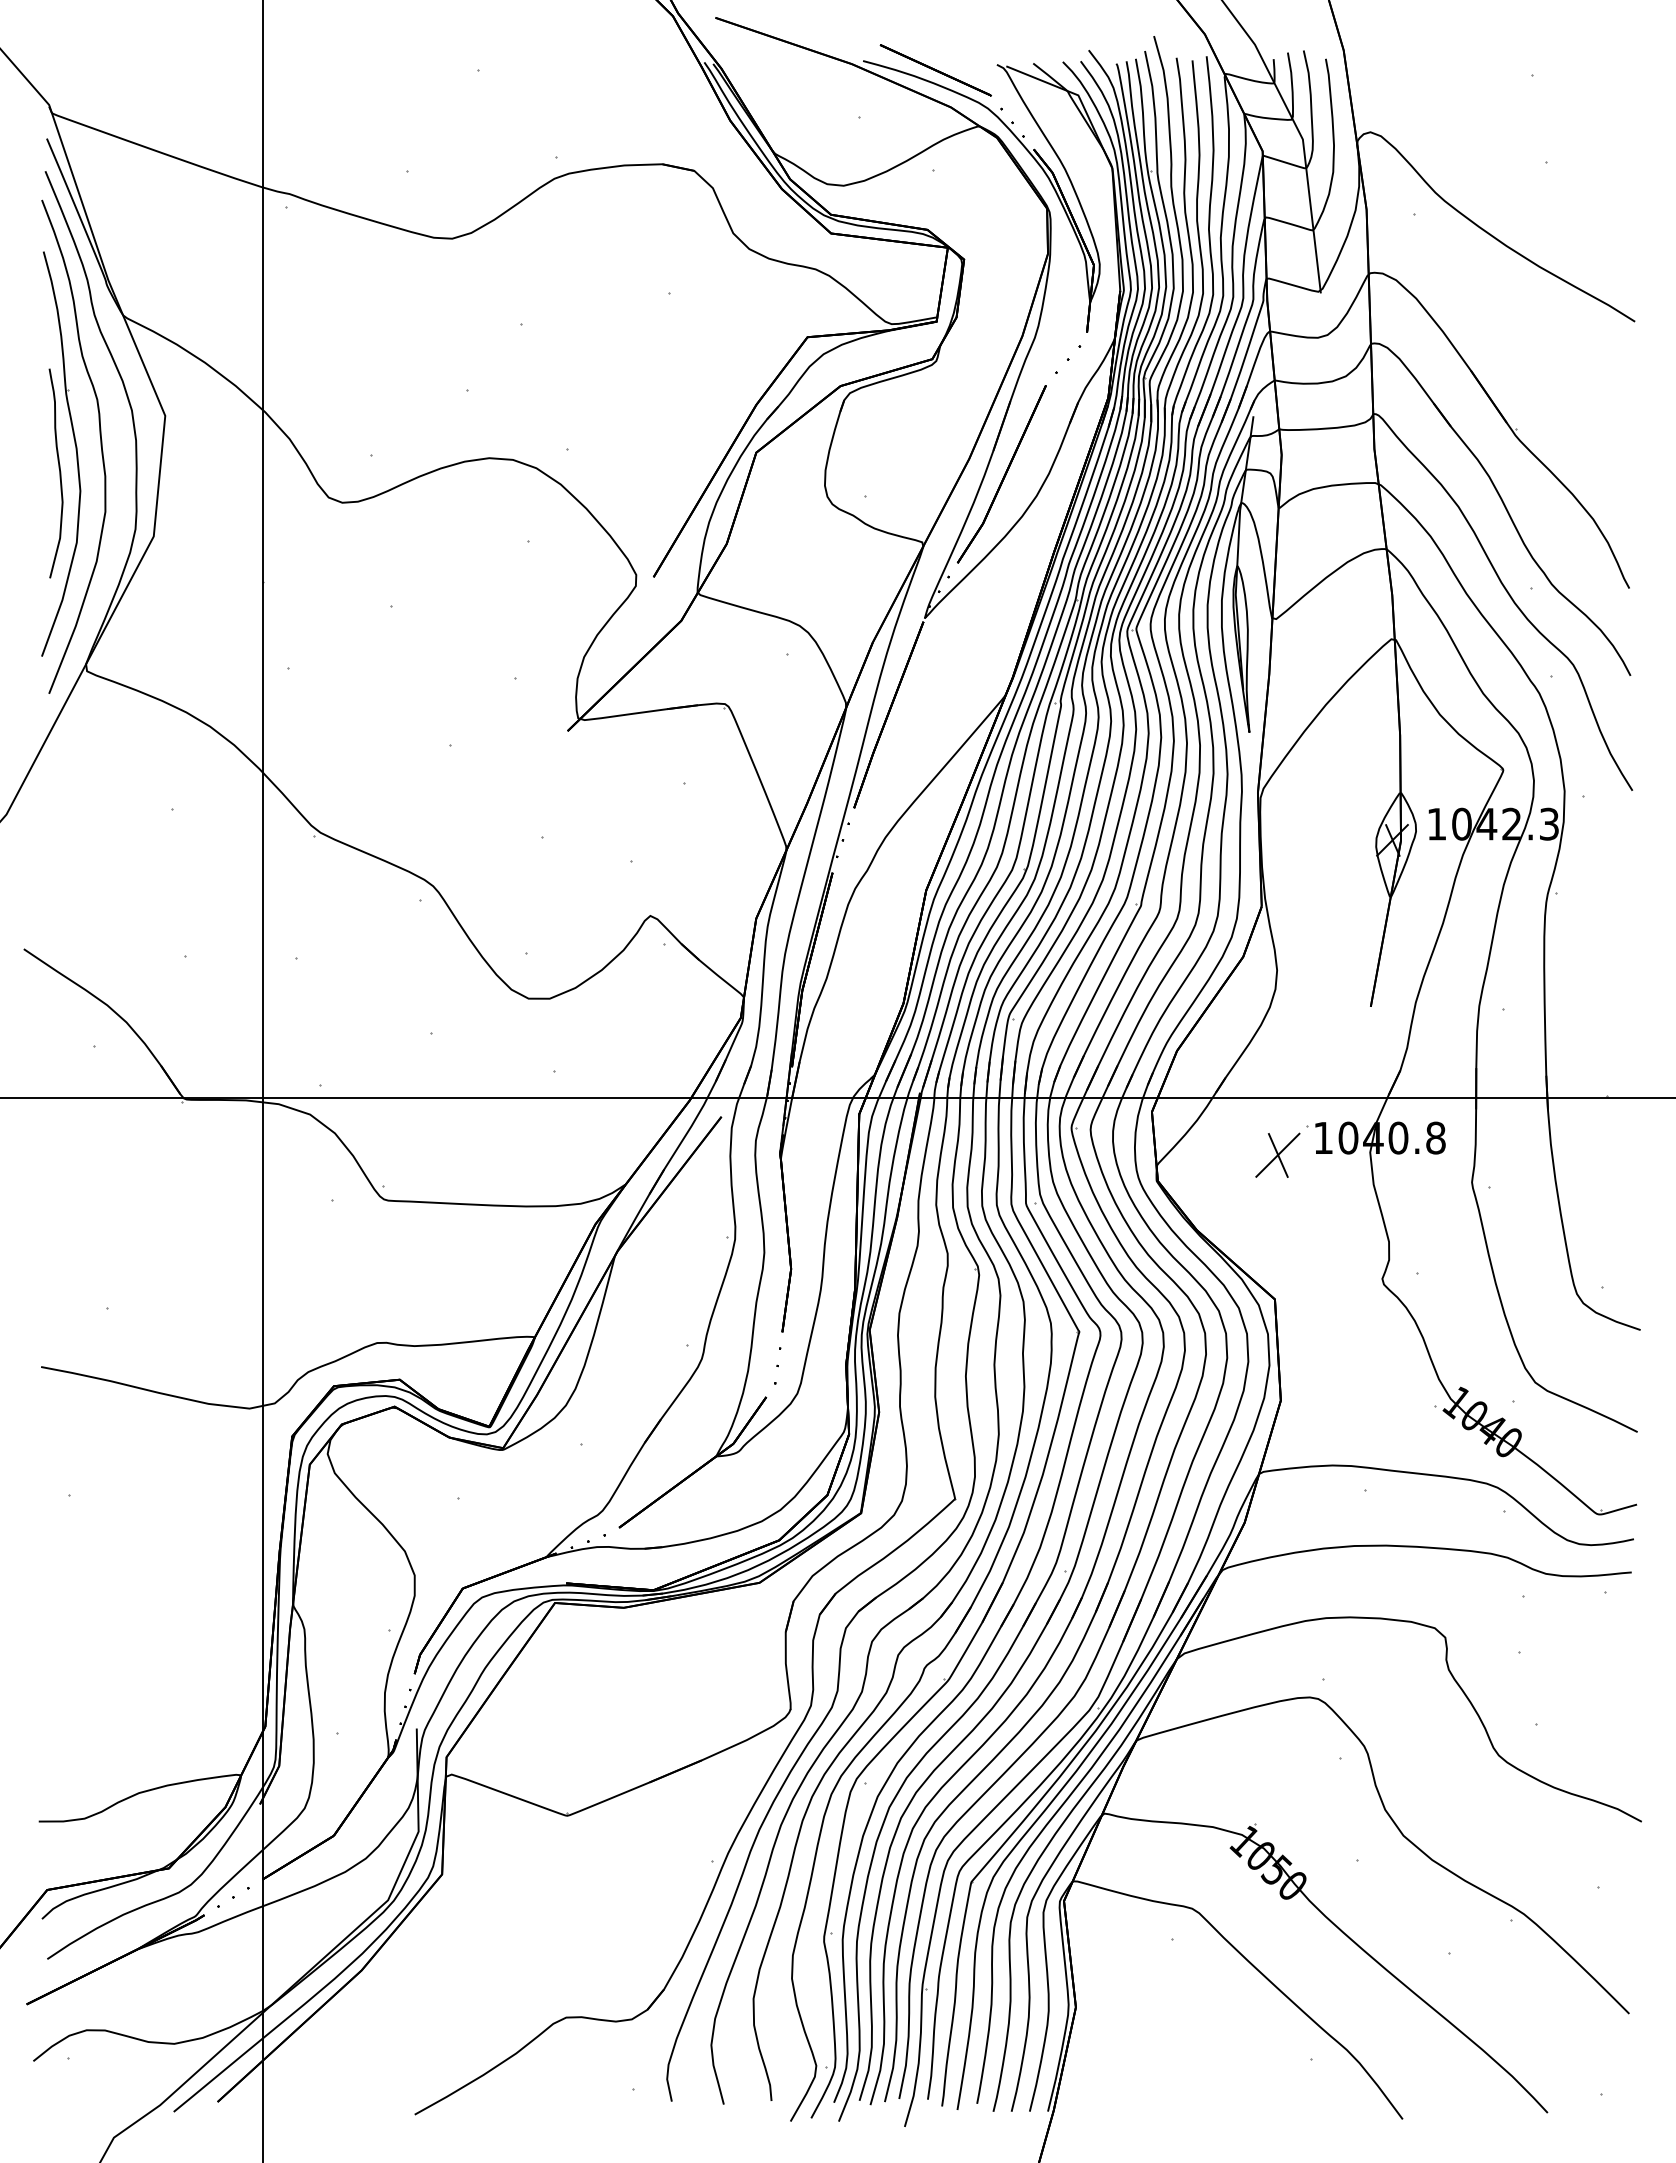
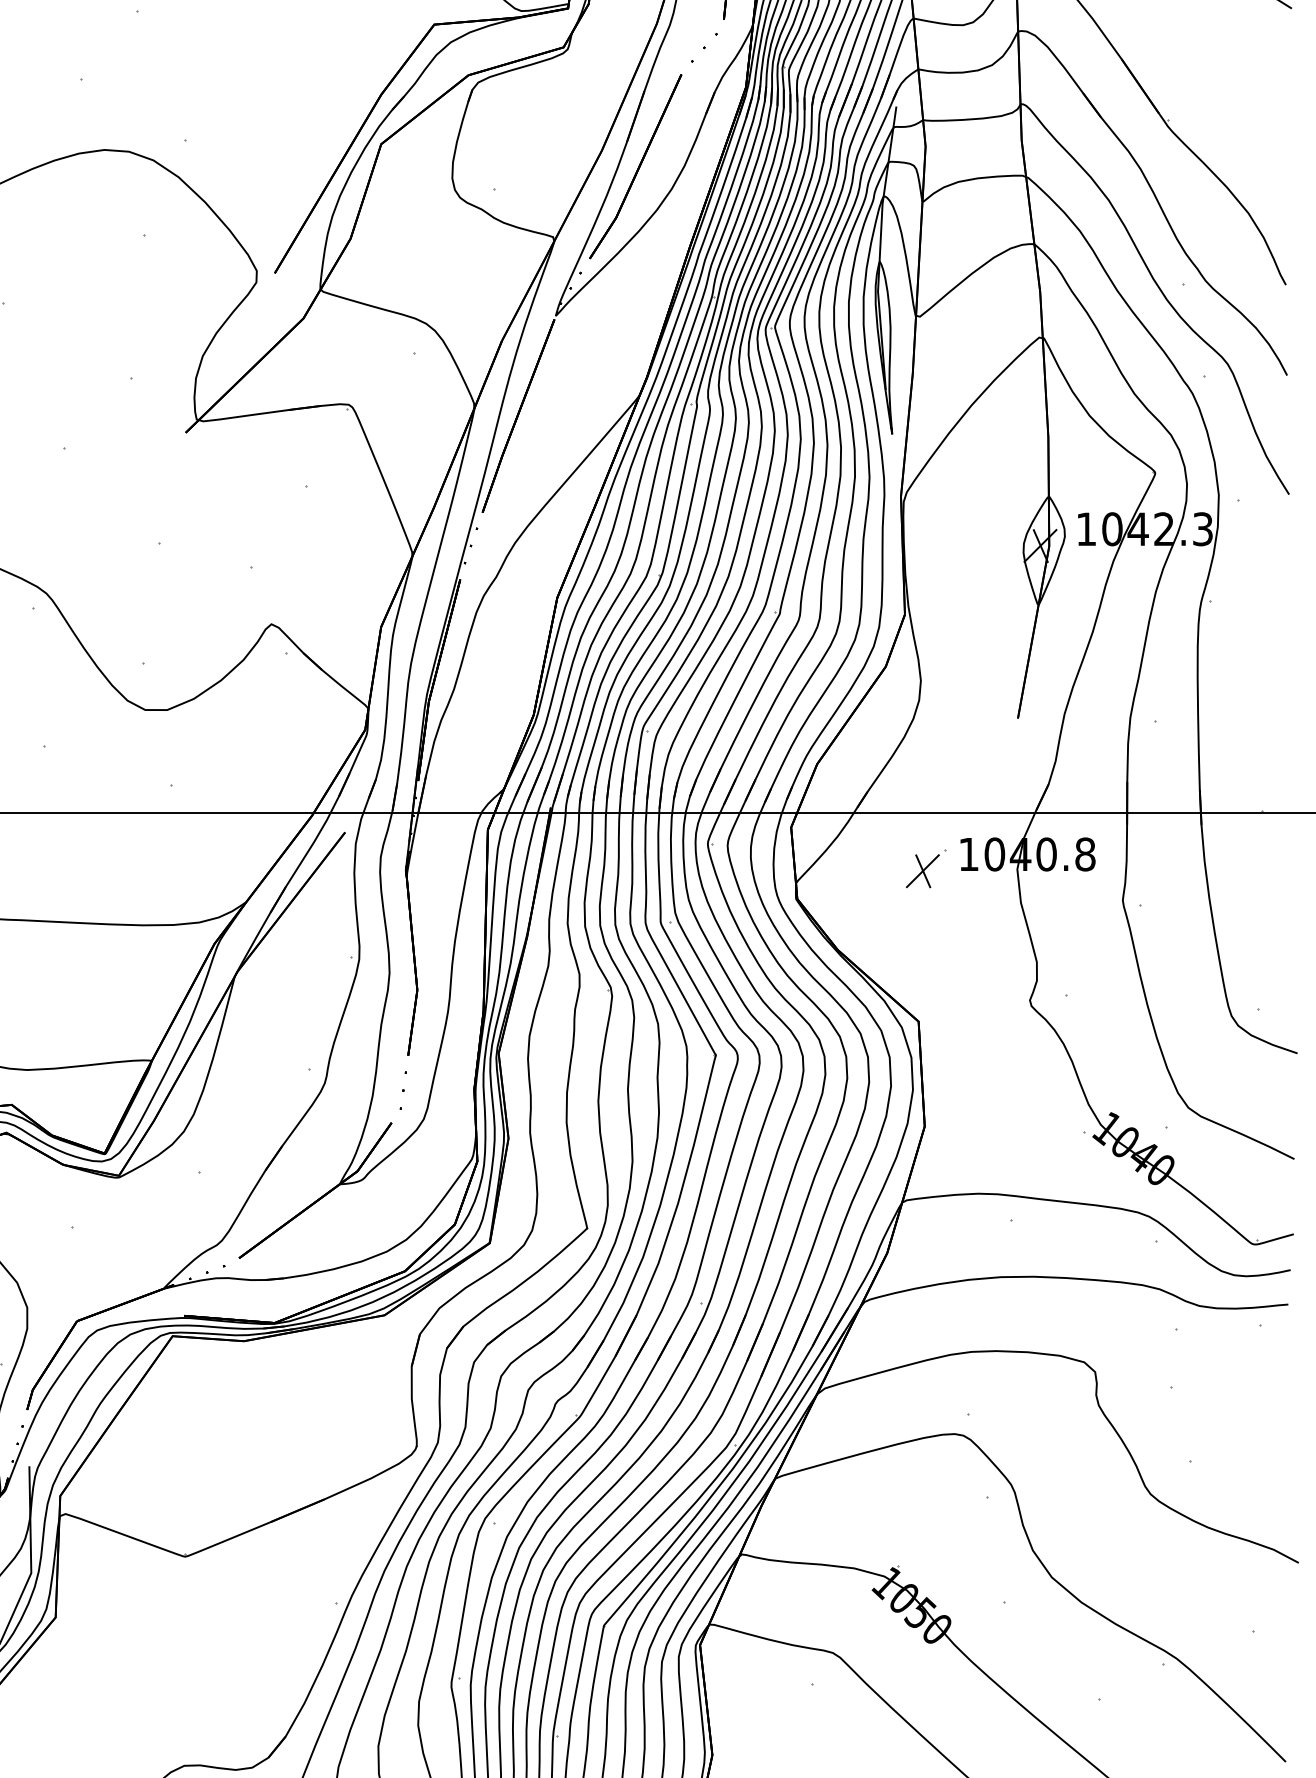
part: (1281, 1151) -> (925, 868), size x0.71

